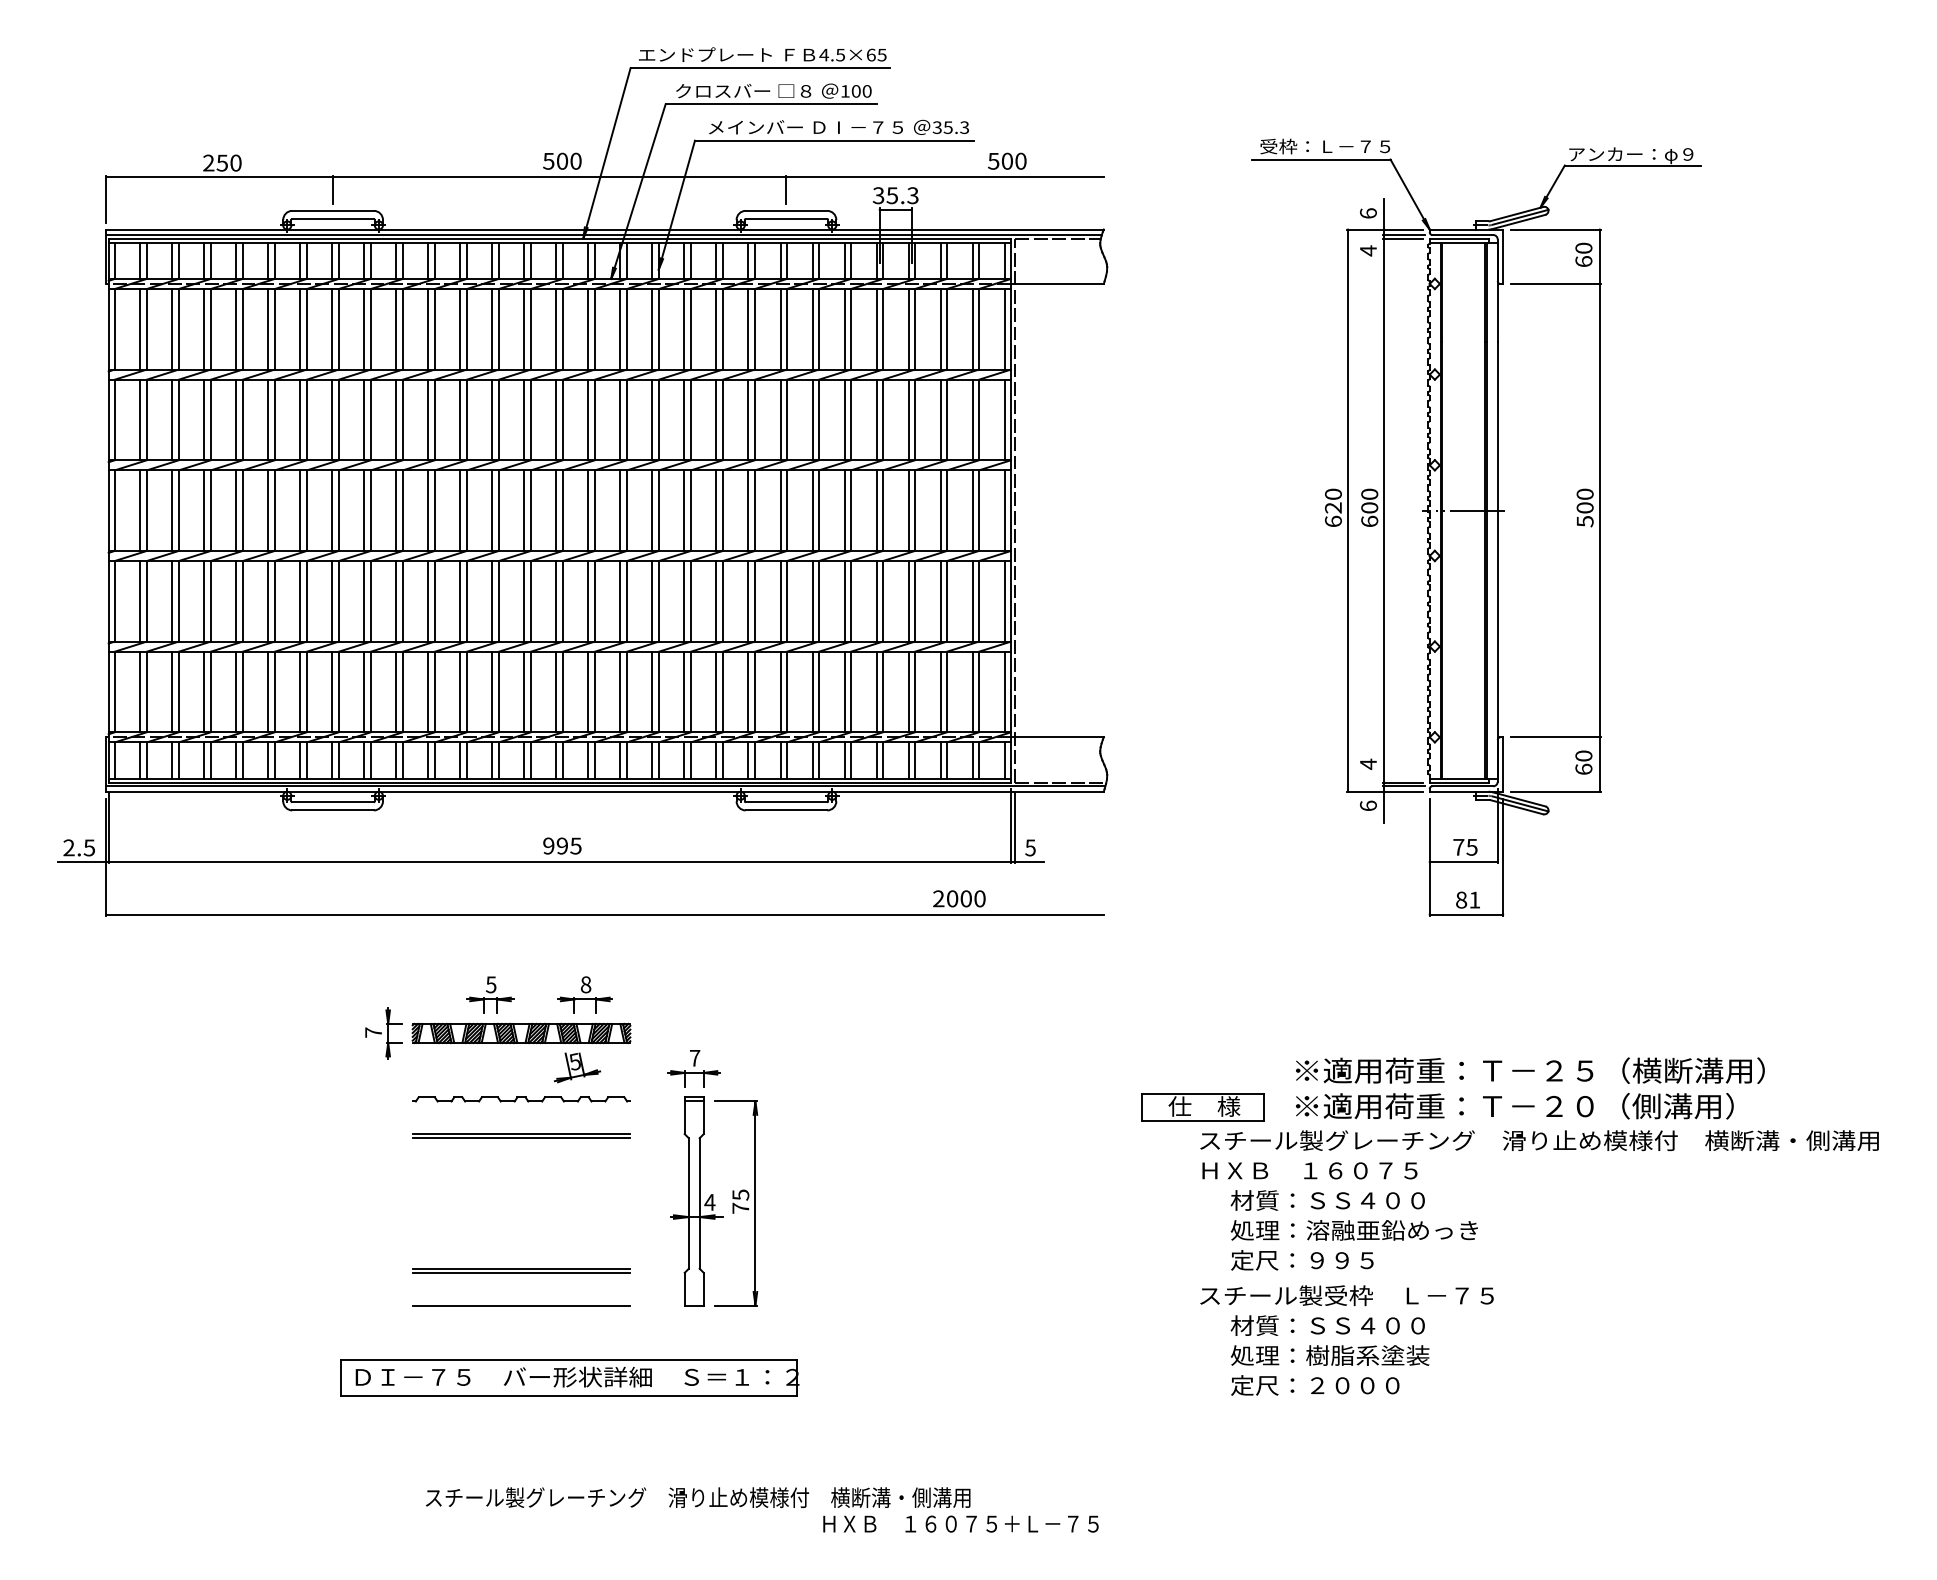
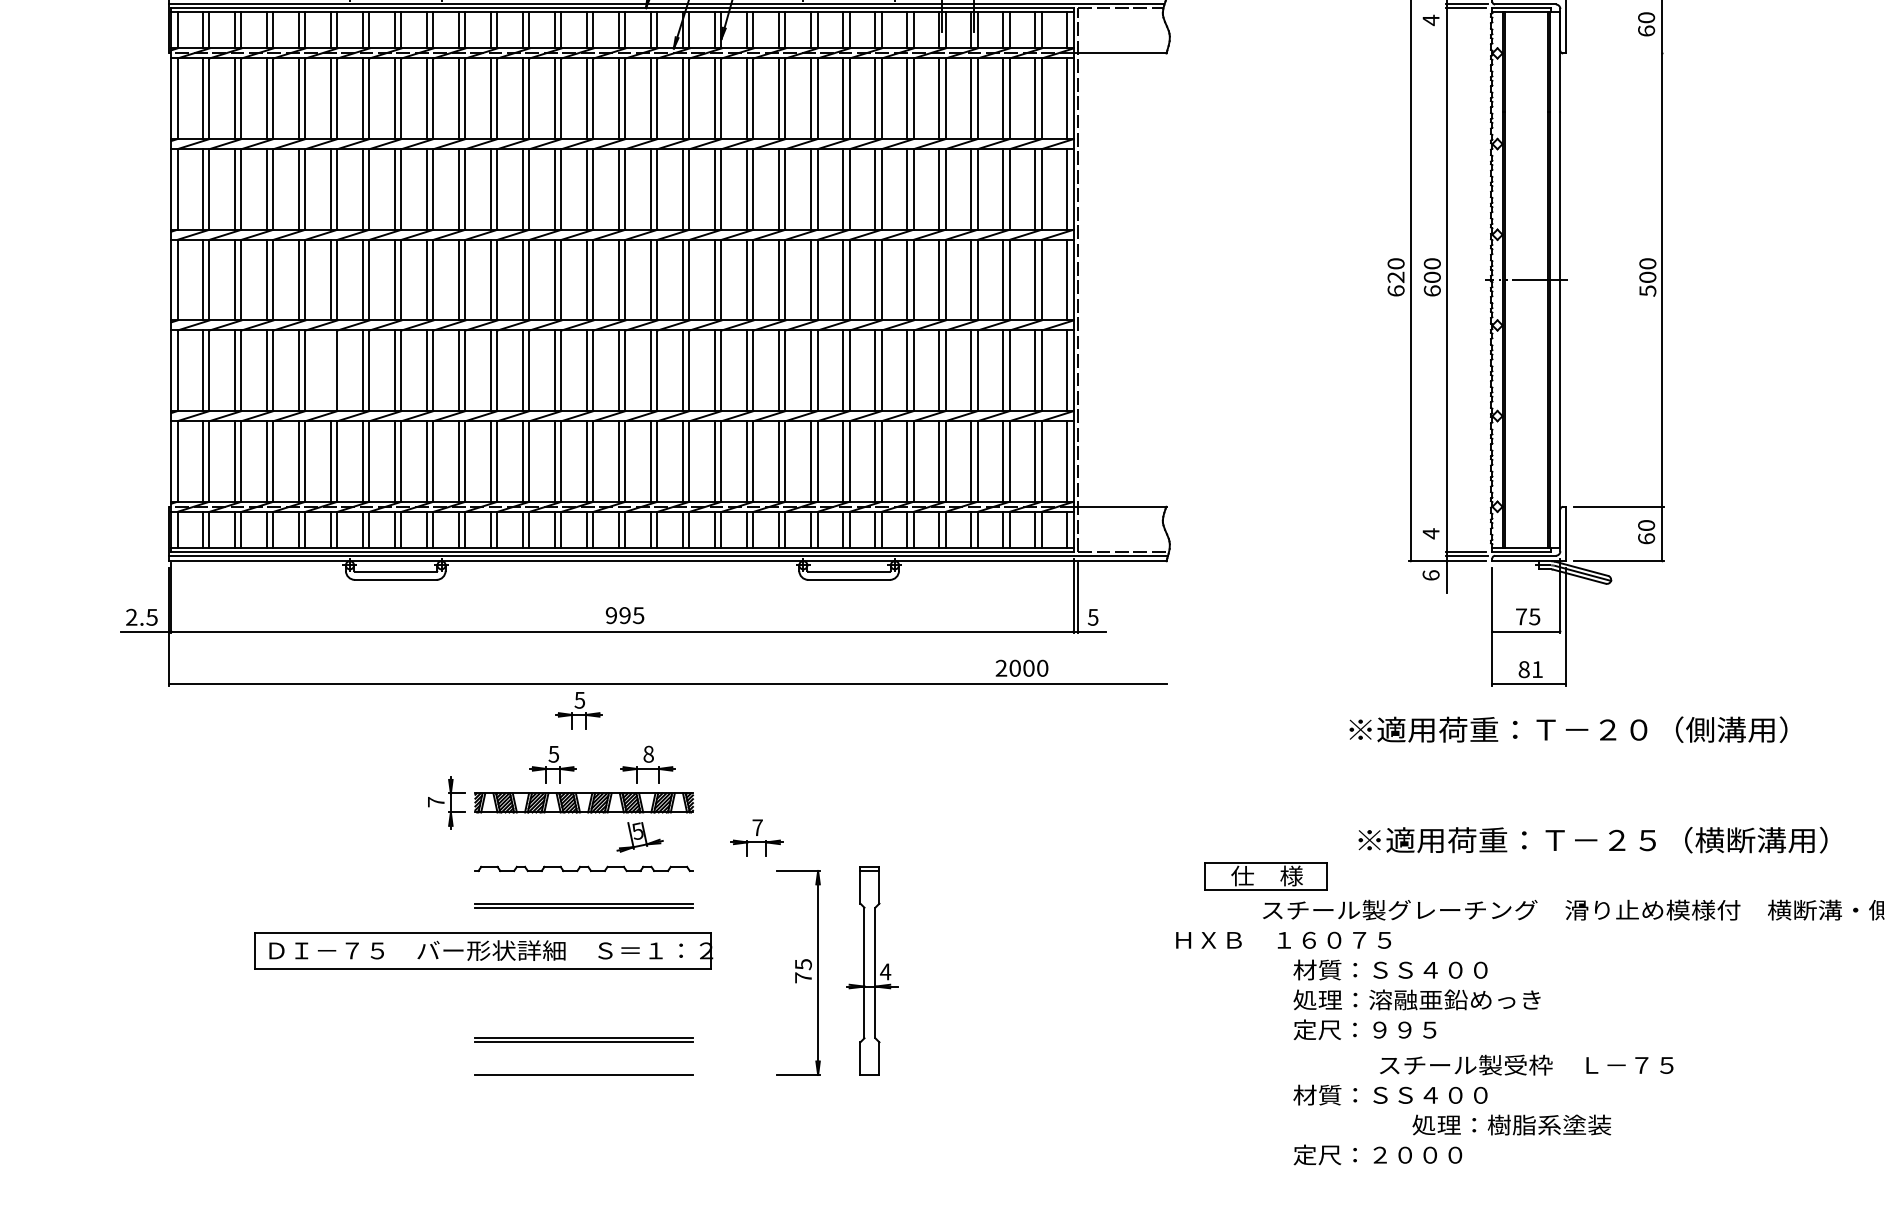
line: (1556, 283) -> (1619, 52), removed
line: (268, 600) -> (331, 369), removed
part: (516, 940) -> (579, 709), added
text: (1514, 1106) -> (1568, 729), moved
text: (1309, 1170) -> (1283, 939), moved
part: (696, 1201) -> (872, 970), moved
text: (1346, 1295) -> (1526, 1064), moved
text: (1329, 1355) -> (1511, 1124), moved
part: (569, 1377) -> (483, 950), moved

